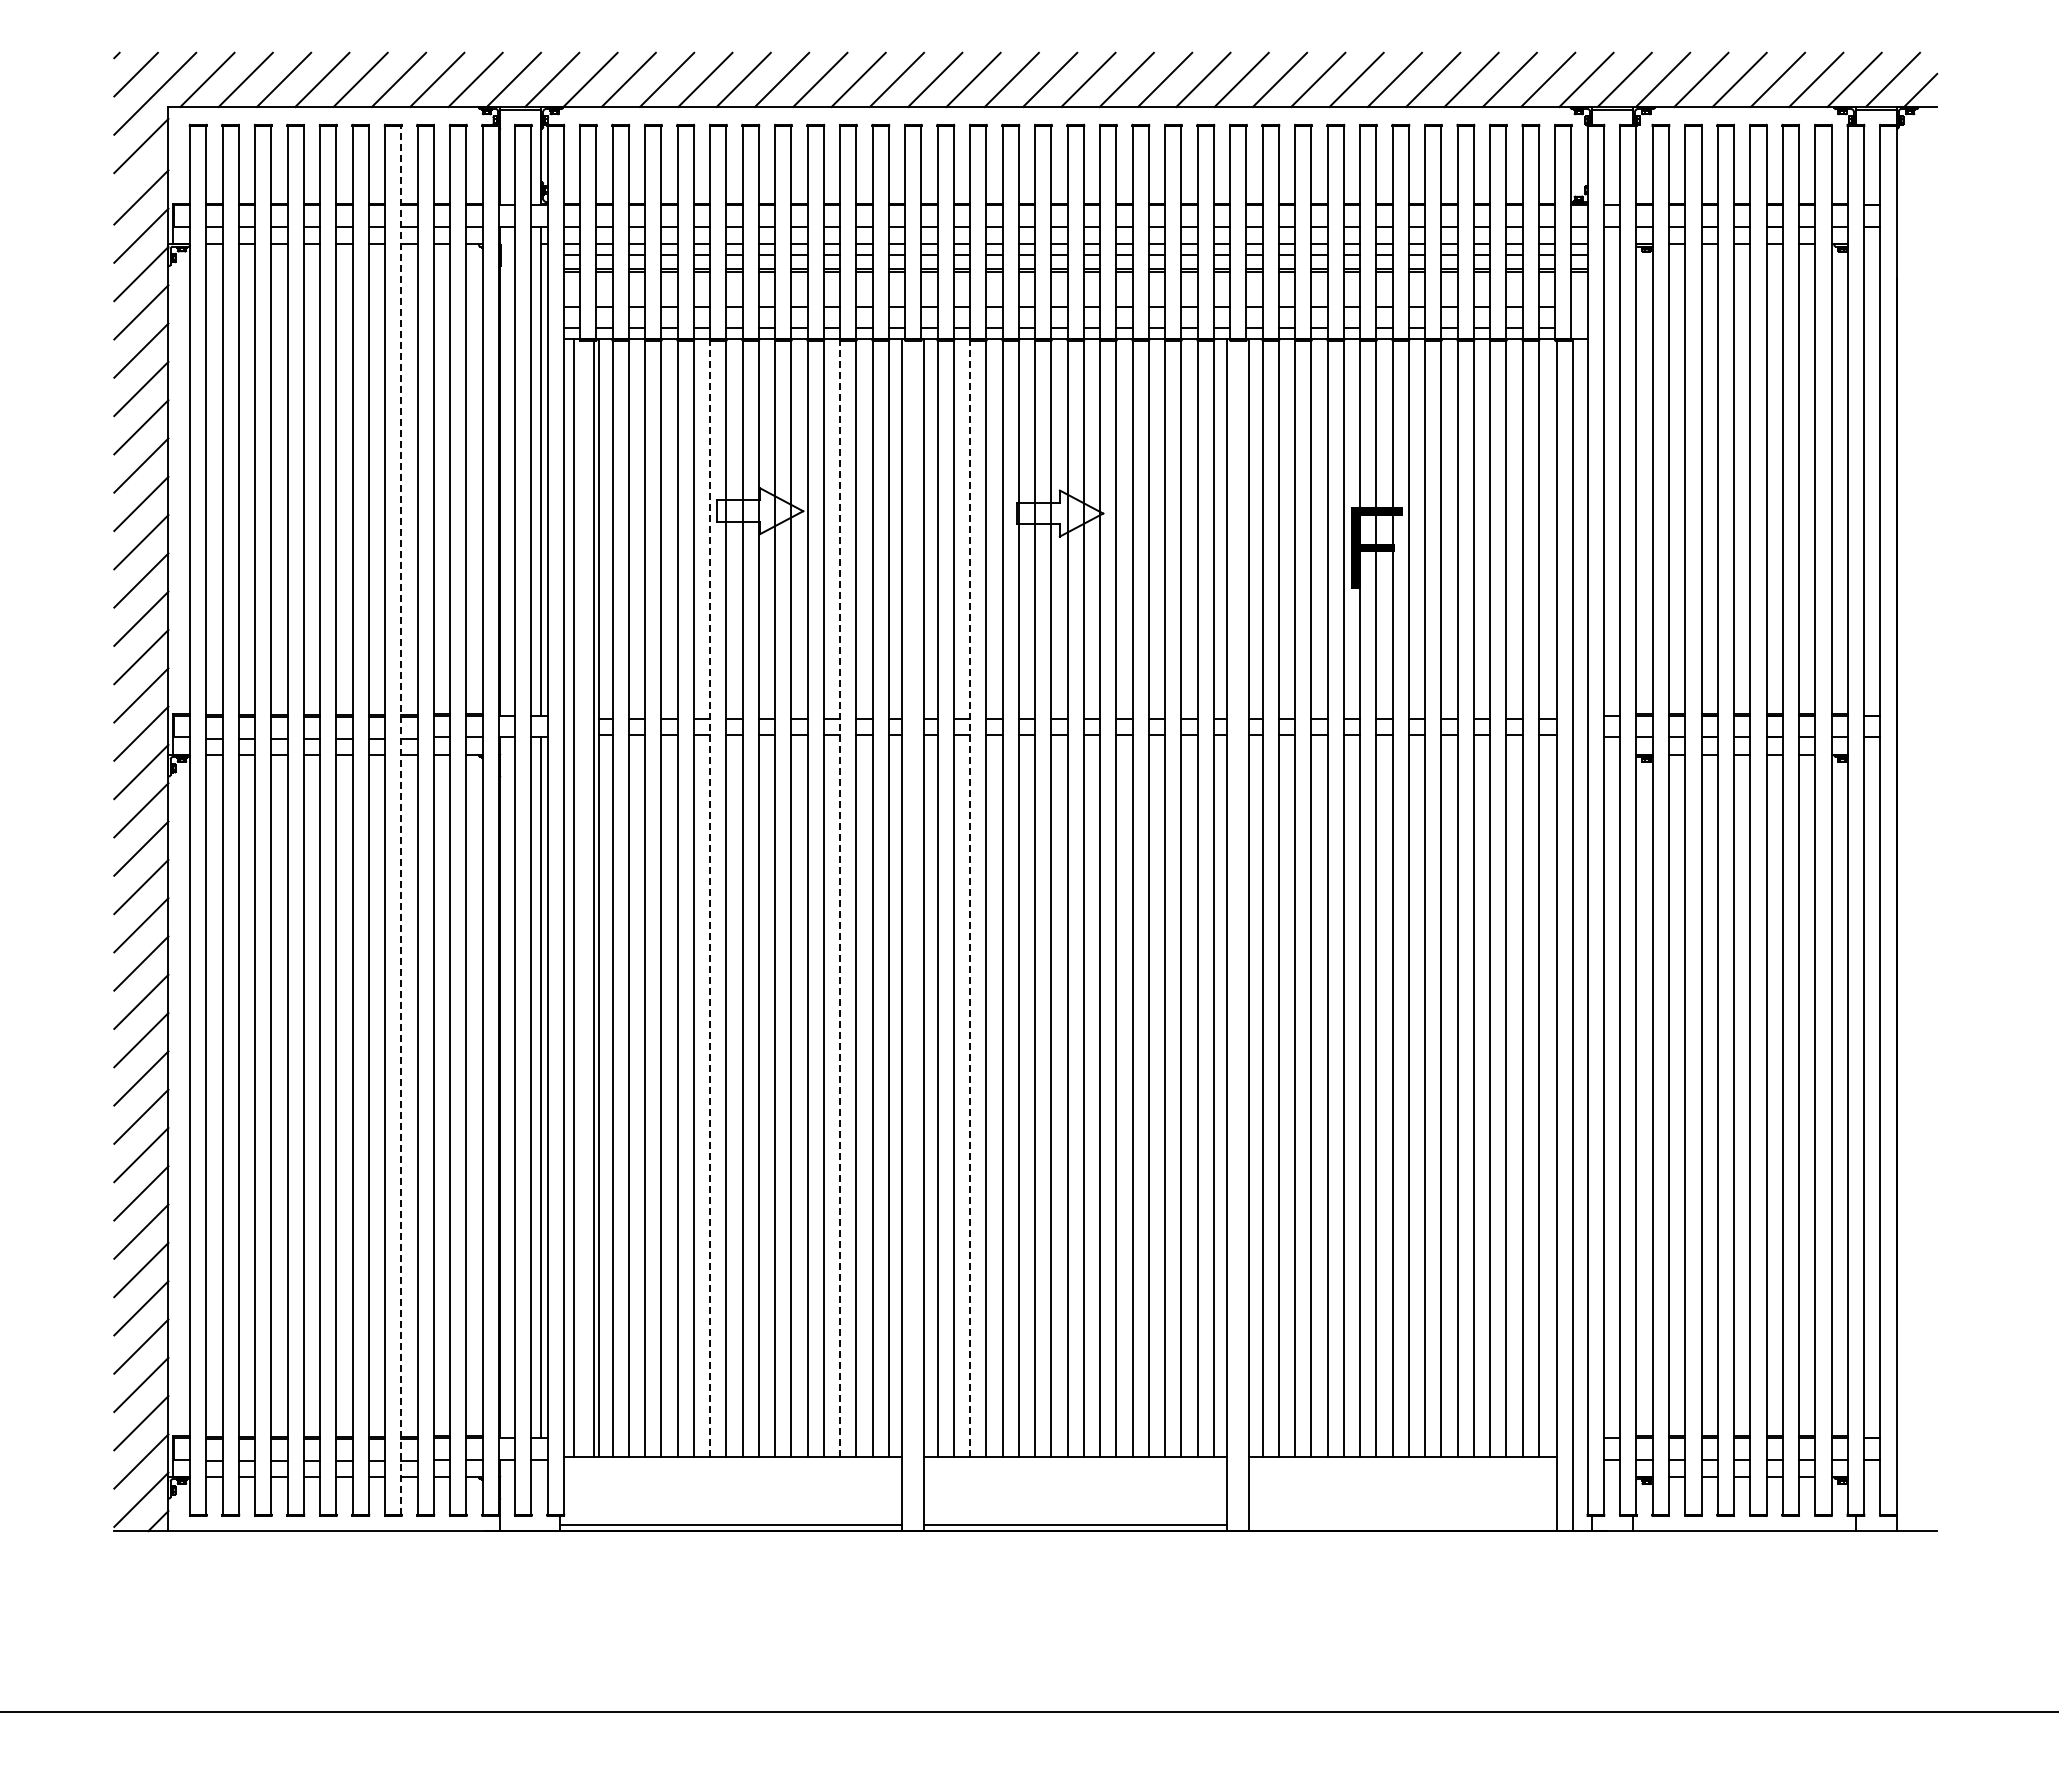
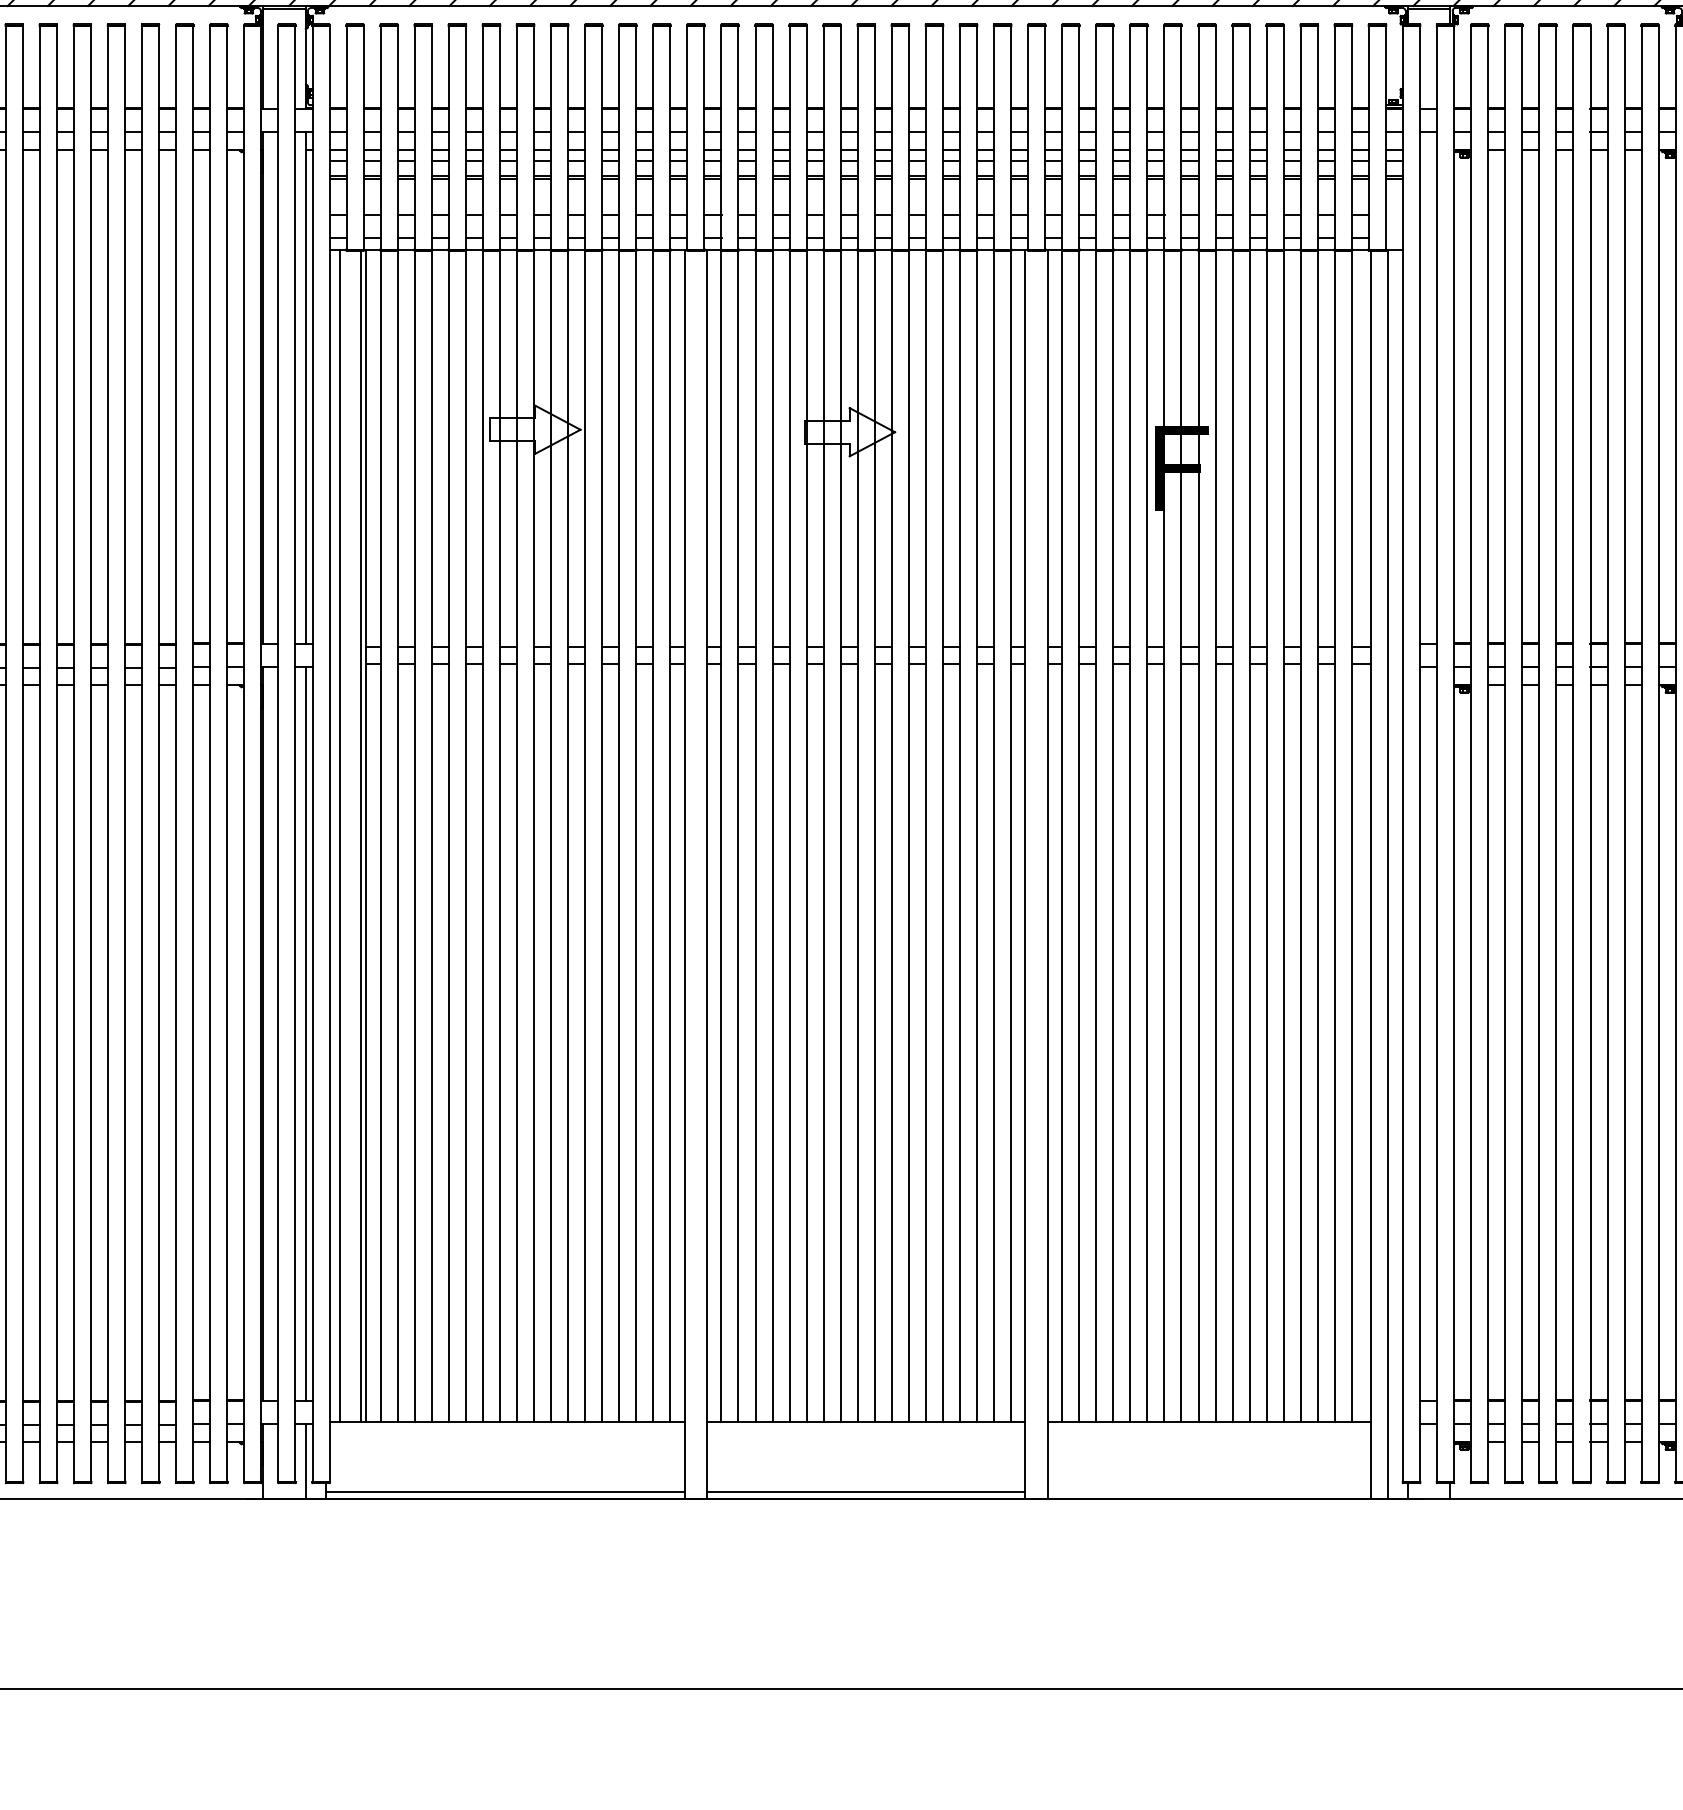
line: (401, 819) -> (159, 752), dashed -> solid
line: (710, 898) -> (483, 835), dashed -> solid
line: (840, 898) -> (619, 835), dashed -> solid
line: (970, 898) -> (755, 835), dashed -> solid
line: (541, 1495) -> (306, 1461), added

